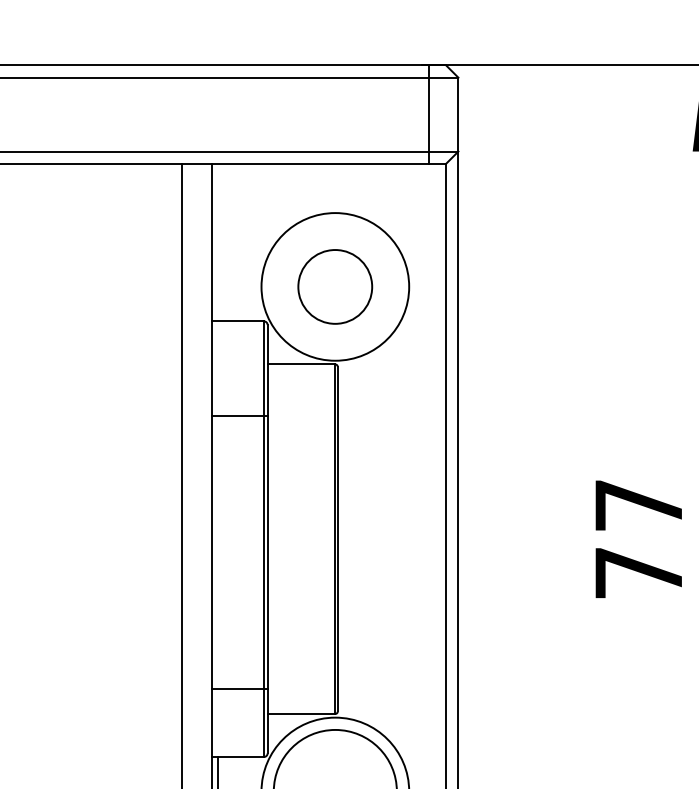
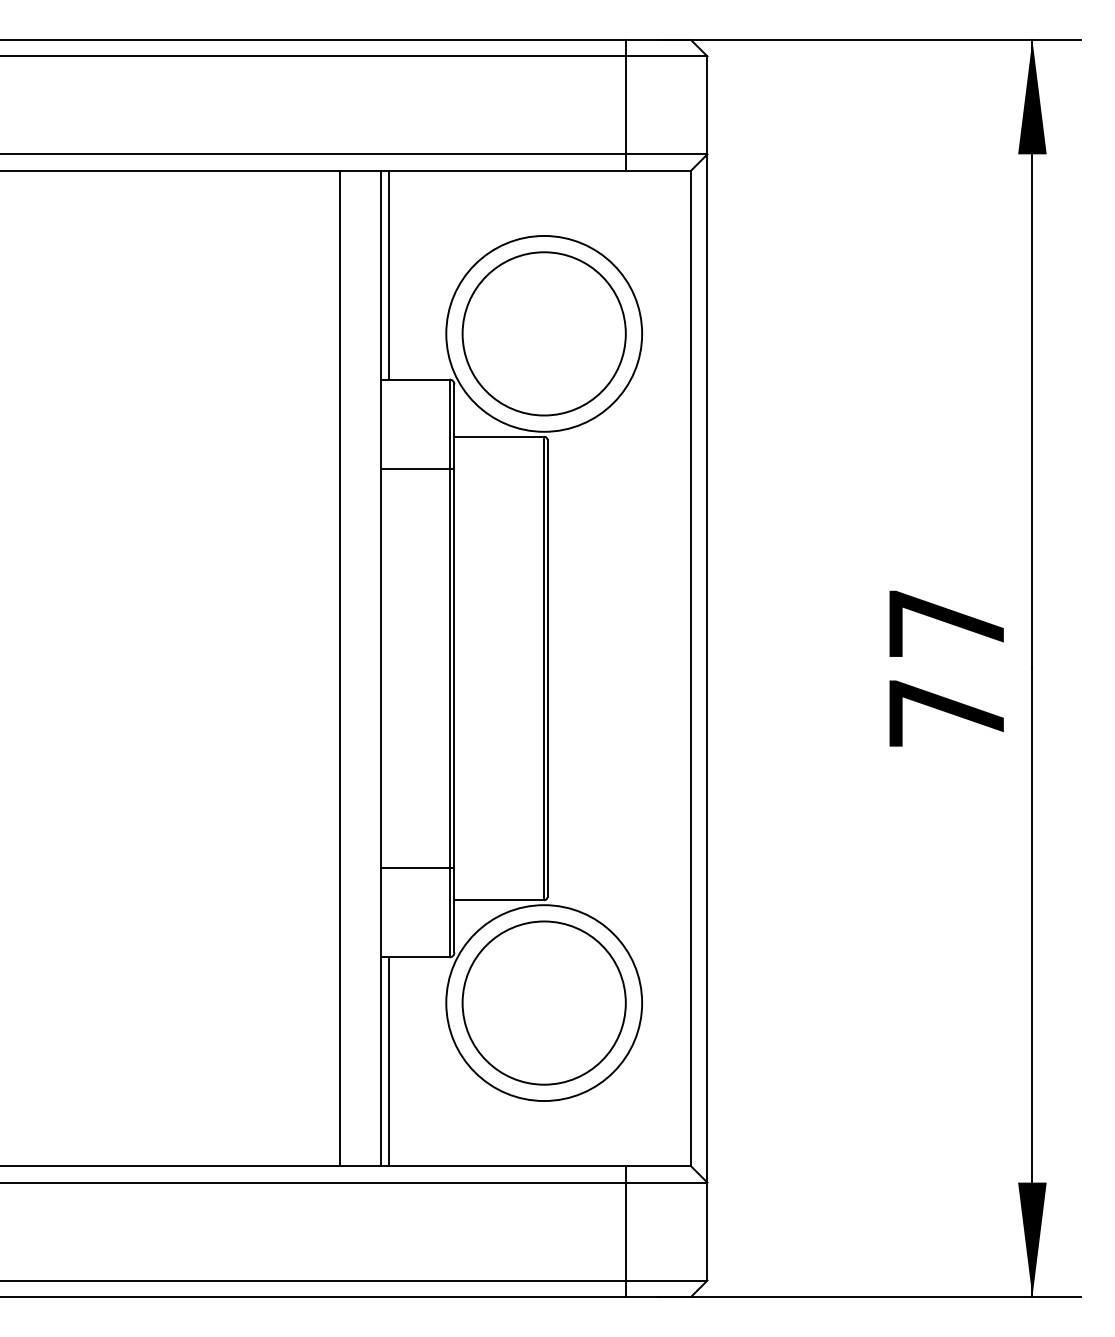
line: (428, 114) -> (625, 105), moved
line: (218, 242) -> (389, 274), added
circle: (334, 286) -> (543, 333), size x1.67
line: (239, 416) -> (417, 469), moved

